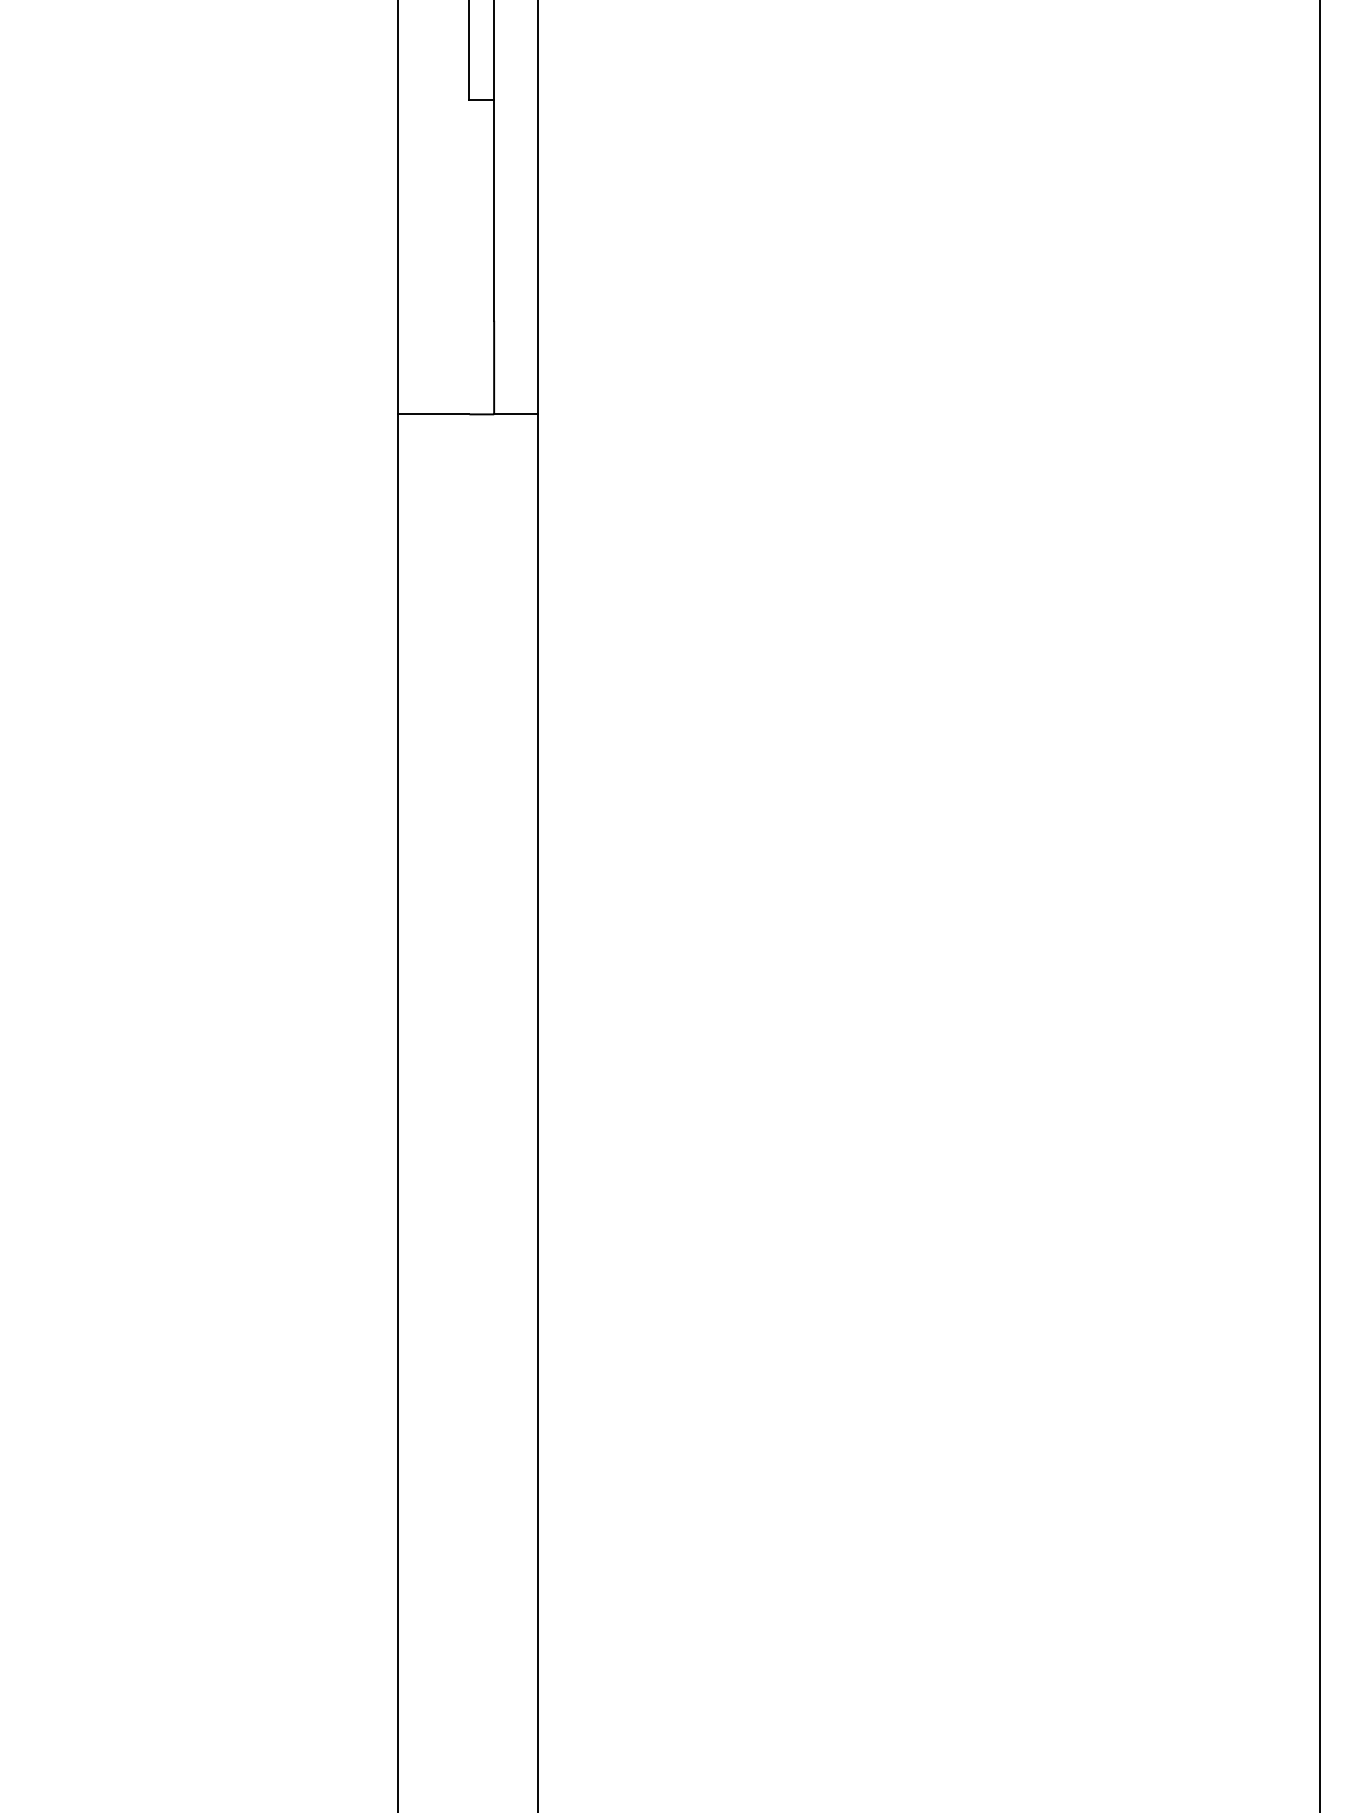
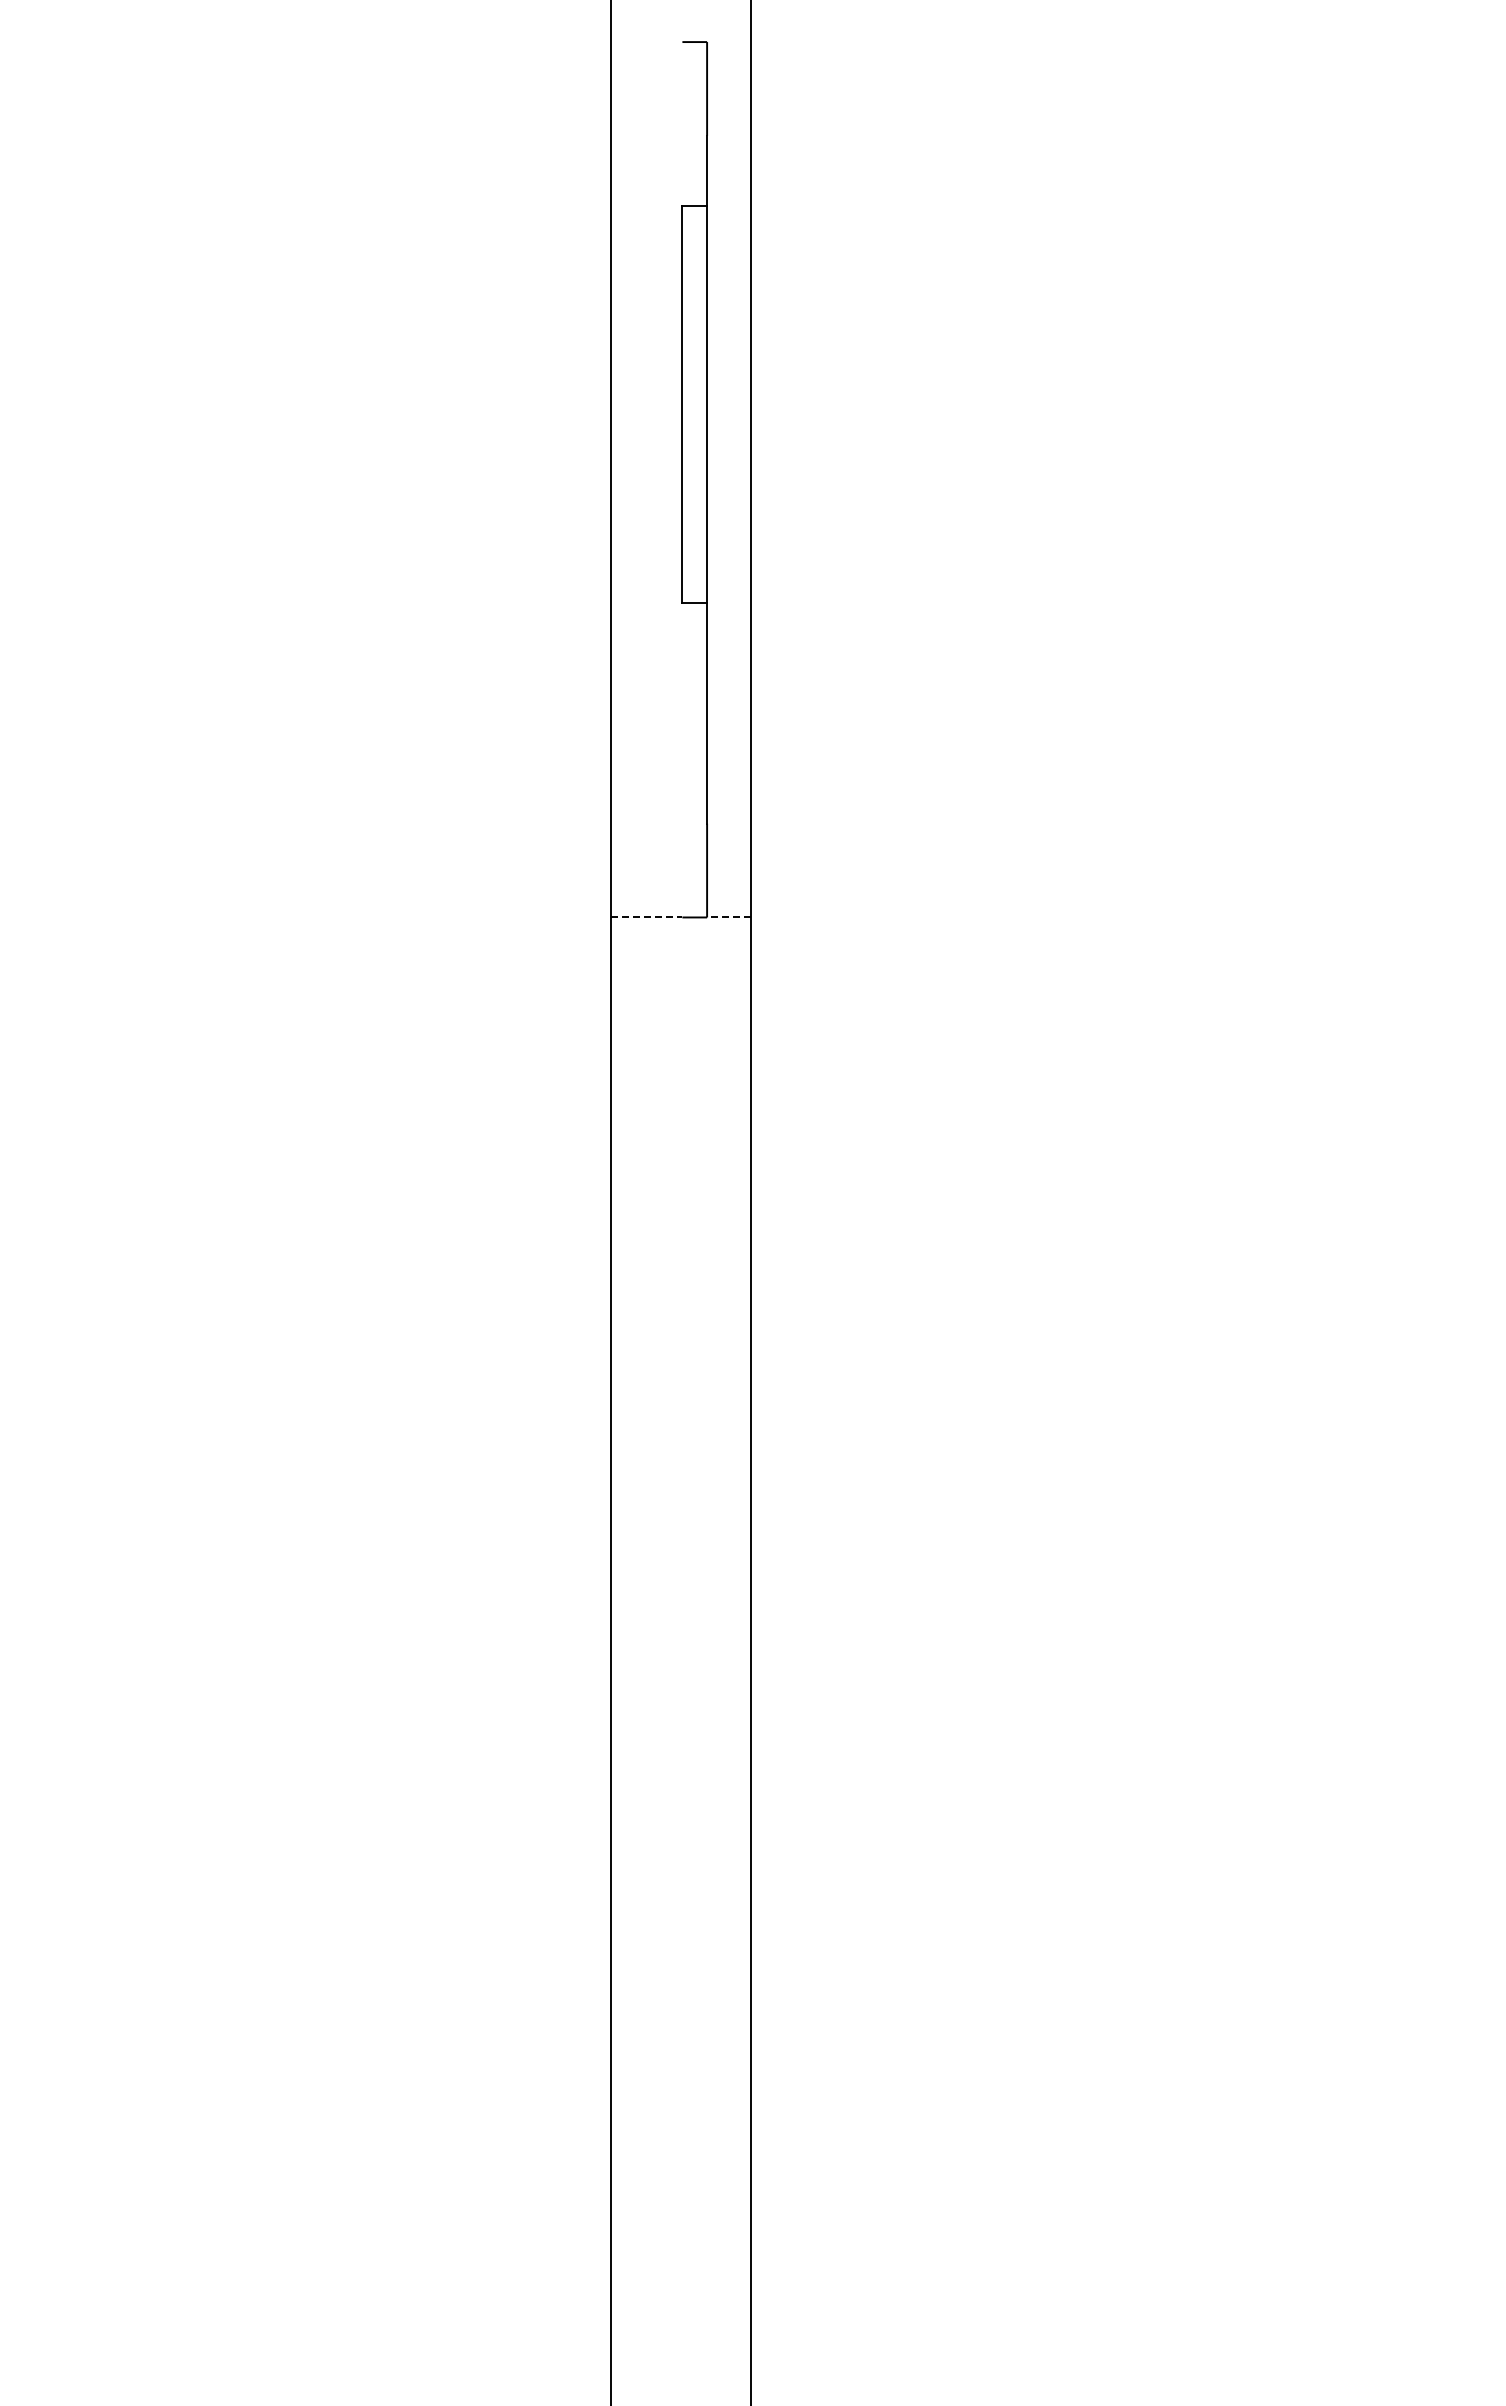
line: (433, 414) -> (646, 917), solid -> dashed
line: (515, 414) -> (728, 917), solid -> dashed

